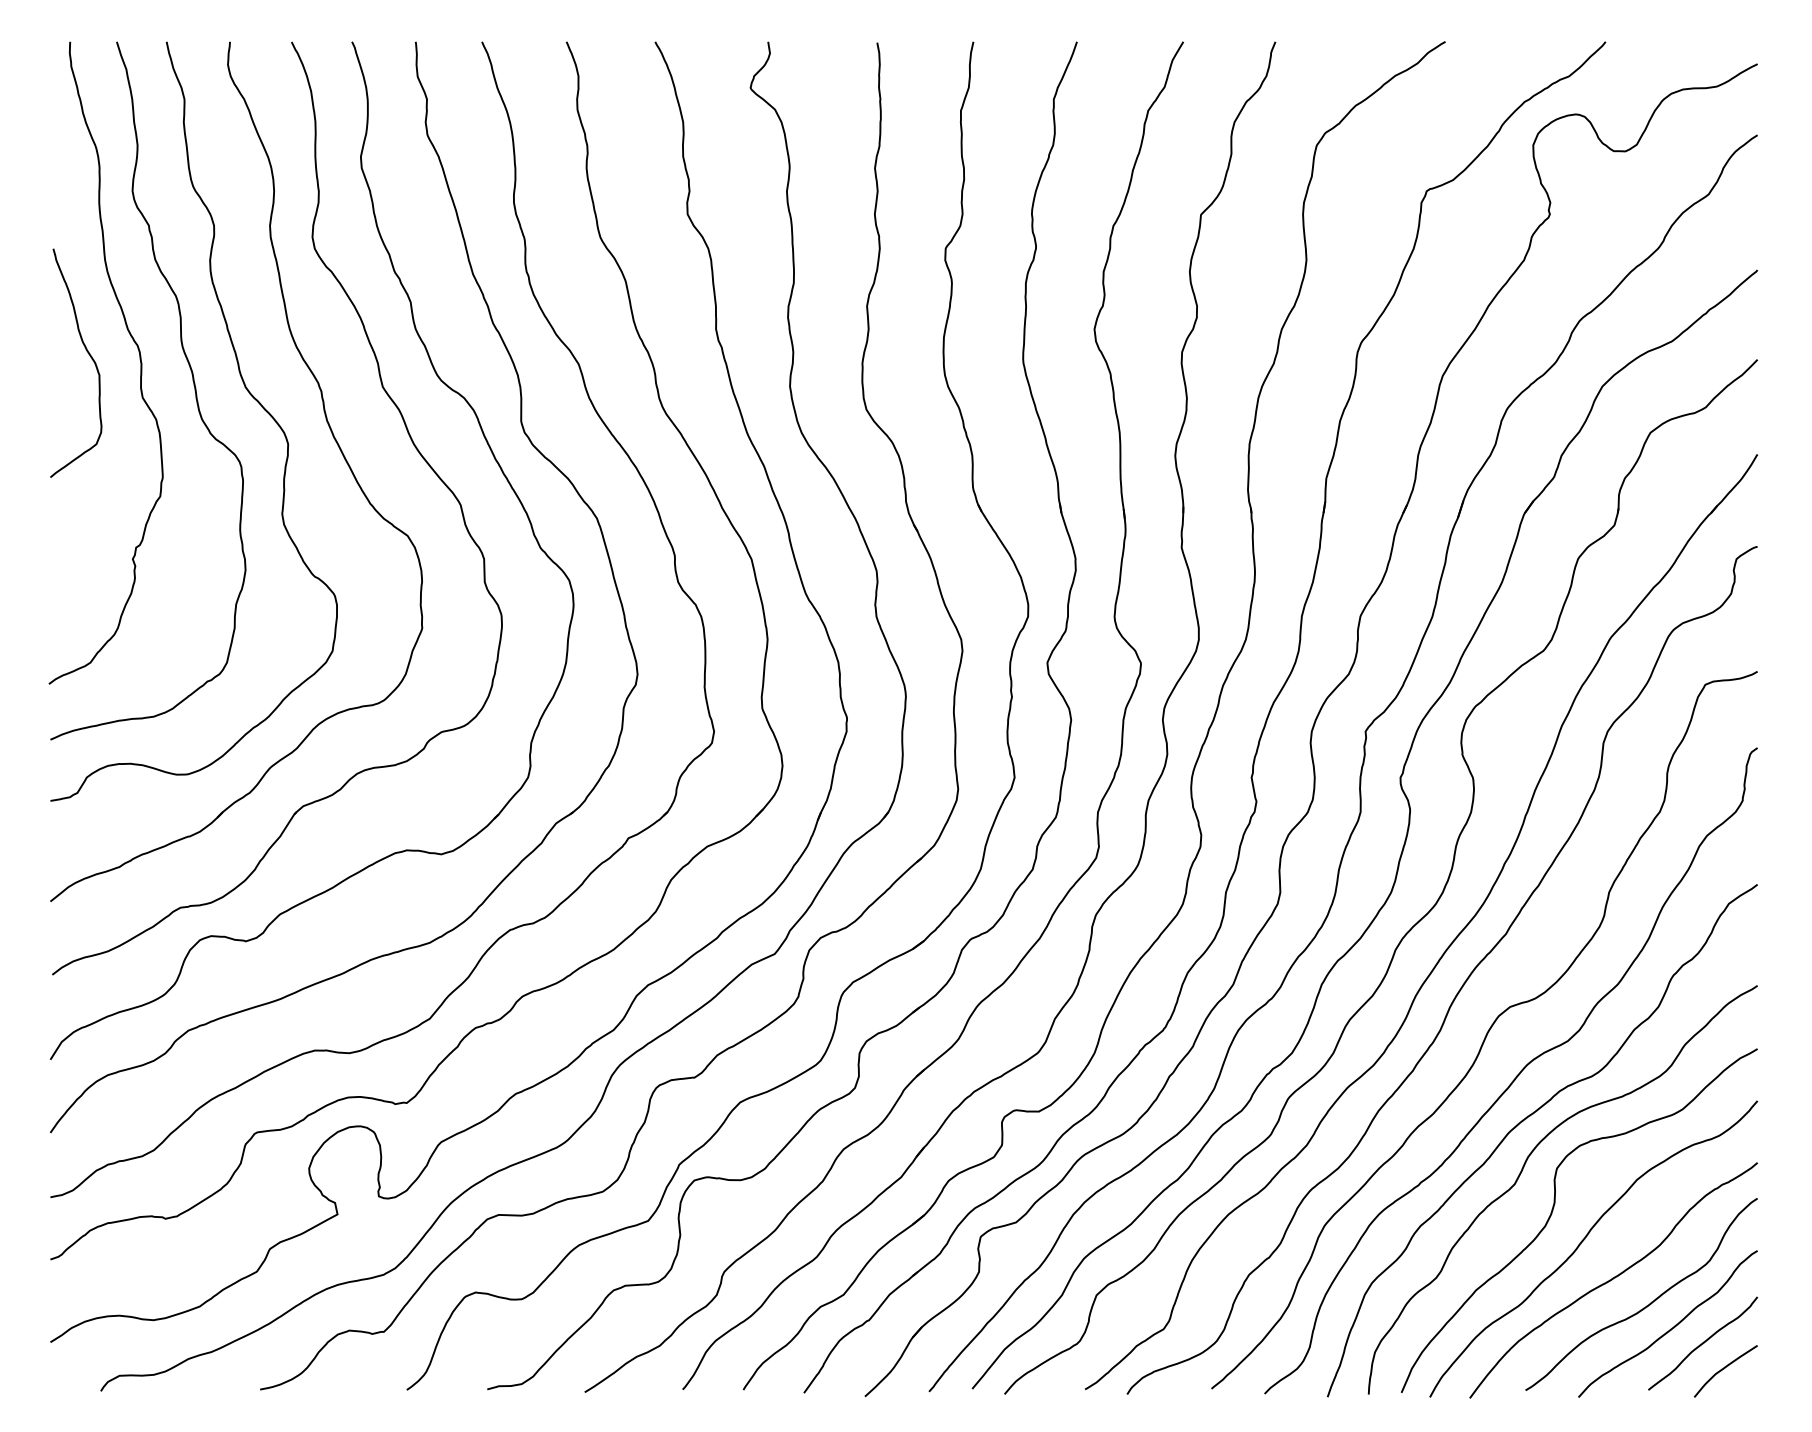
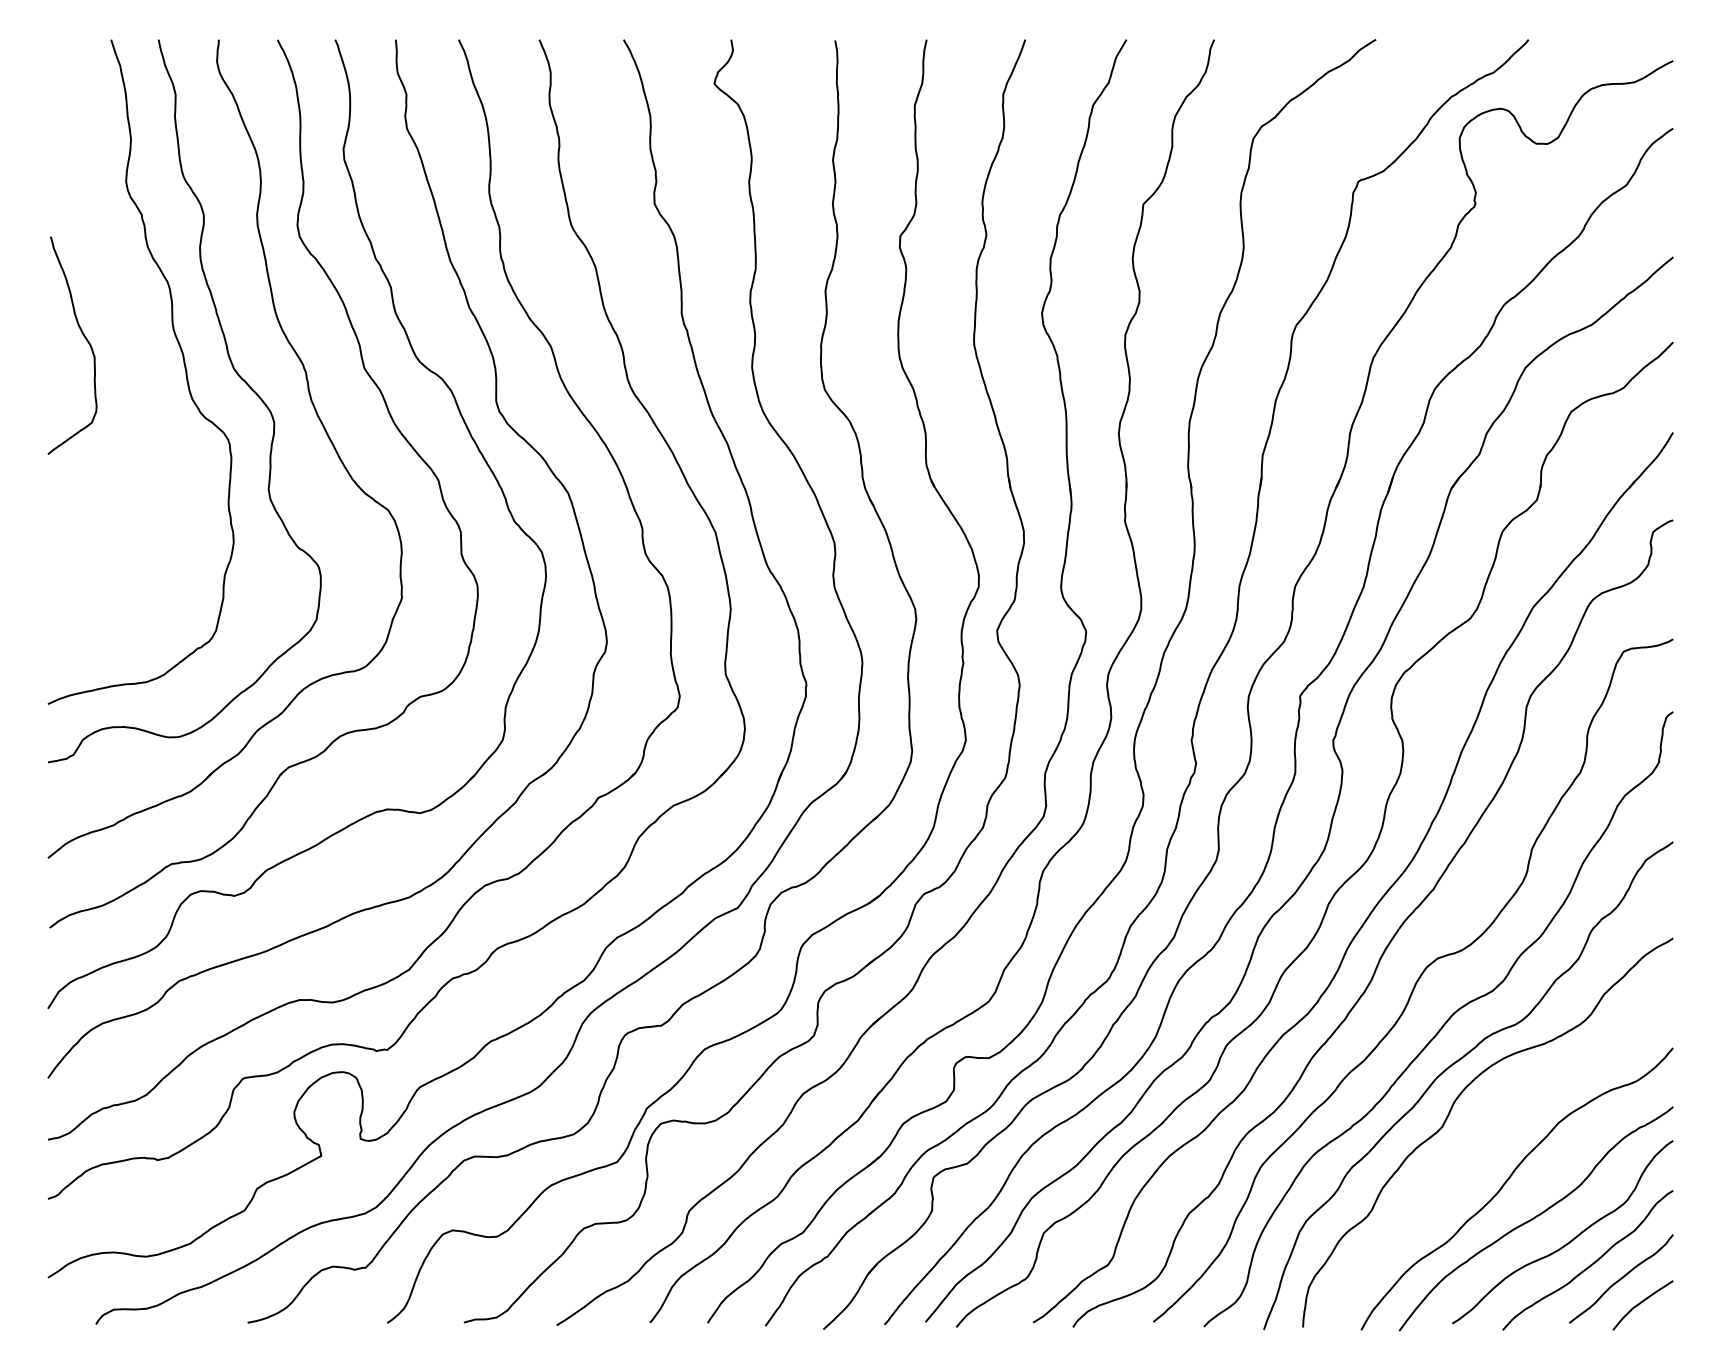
curve: (139, 357) -> (132, 340), removed
curve: (1553, 1212) -> (1478, 1154), removed

